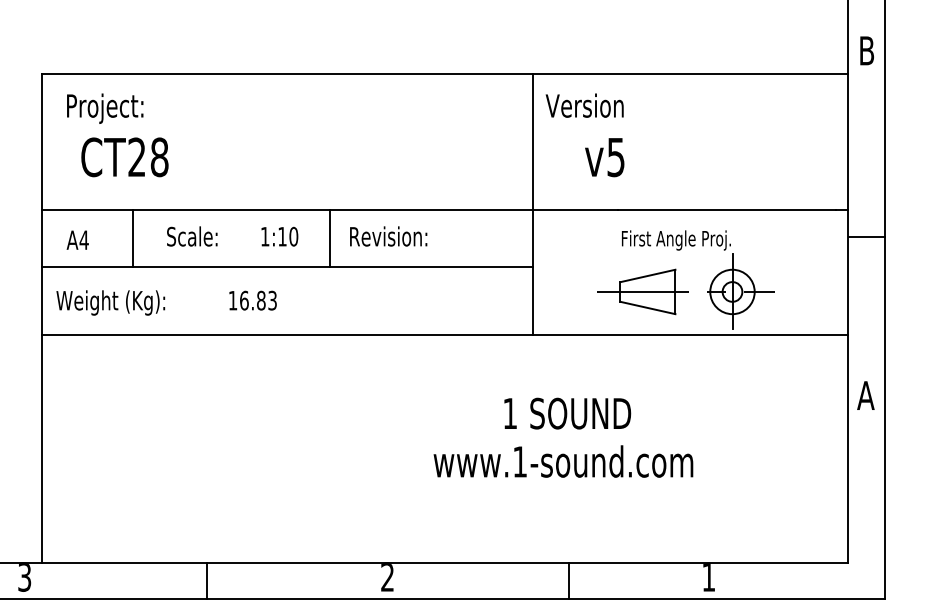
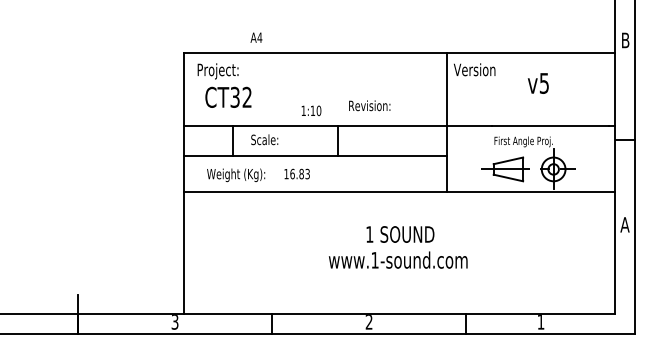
text: (147, 157) -> (240, 97), CT28 -> CT32
text: (603, 157) -> (537, 83), moved
text: (279, 236) -> (311, 110), moved
text: (388, 236) -> (369, 105), moved
text: (77, 239) -> (256, 37), moved
text: (111, 303) -> (236, 175), moved
text: (563, 437) -> (398, 247), moved

